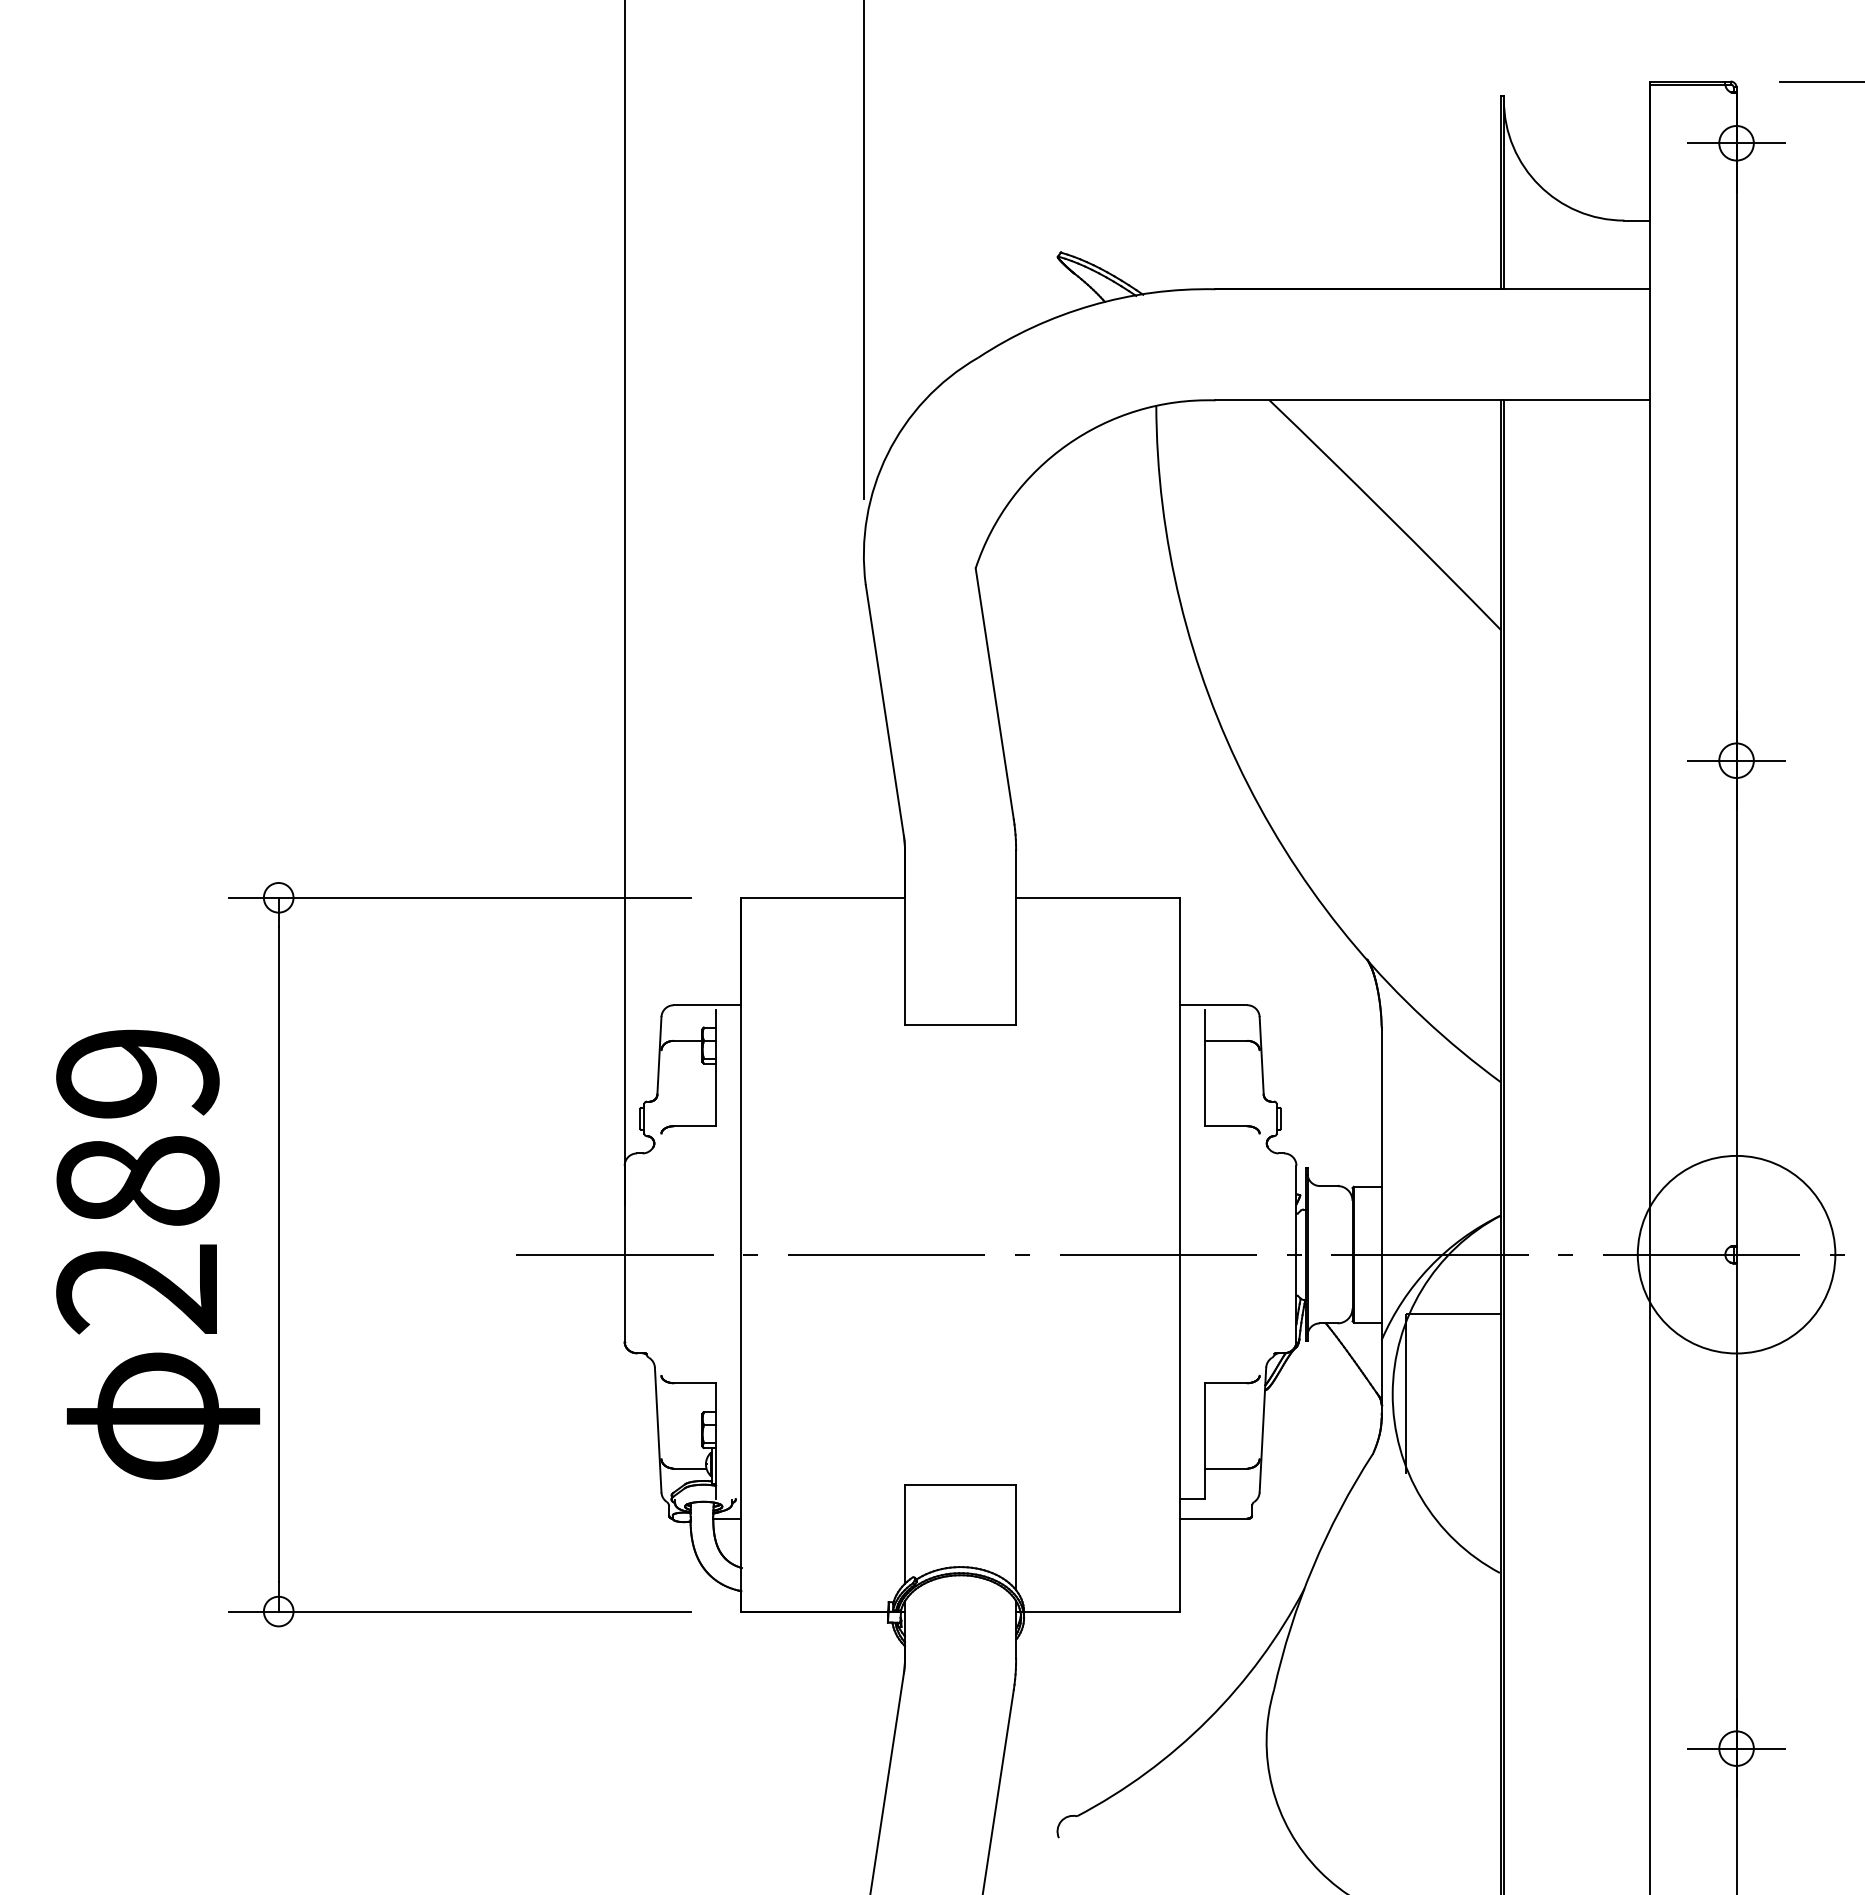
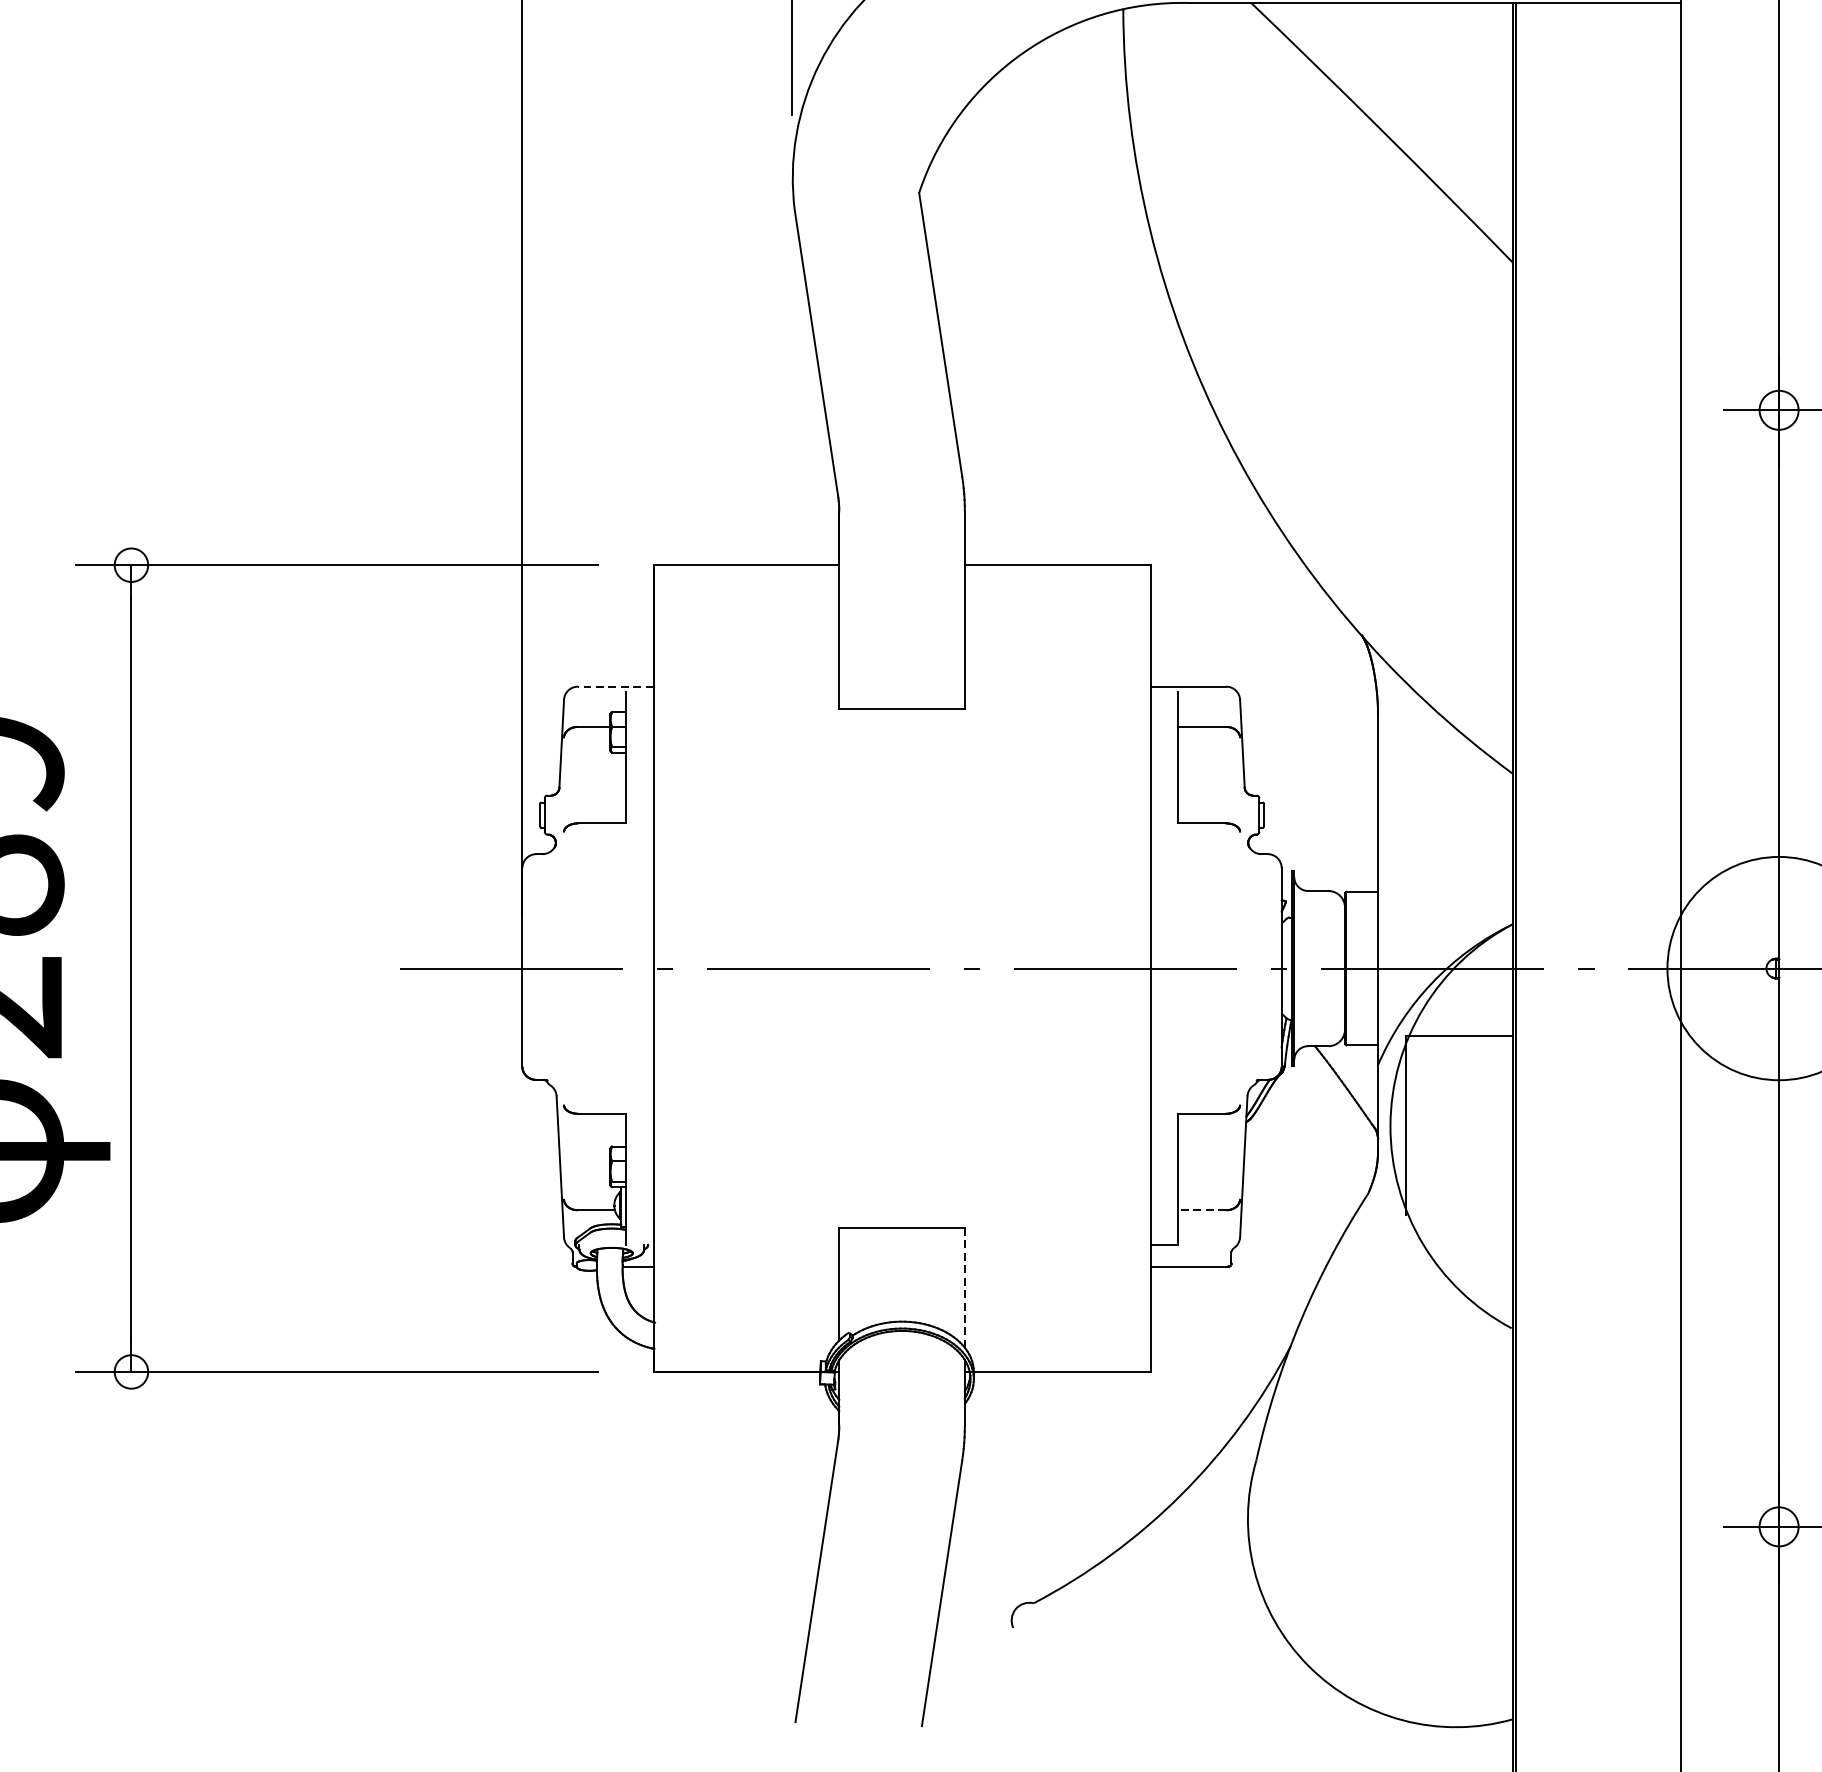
line: (706, 1005) -> (614, 686), solid -> dashed
line: (1225, 1468) -> (1201, 1210), solid -> dashed
line: (1016, 1537) -> (965, 1288), solid -> dashed

